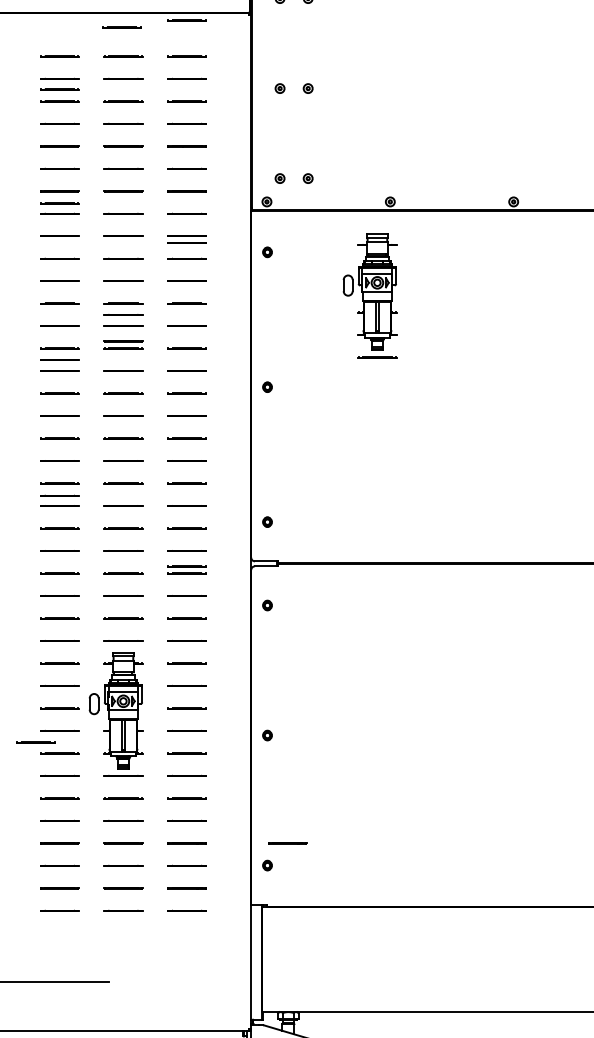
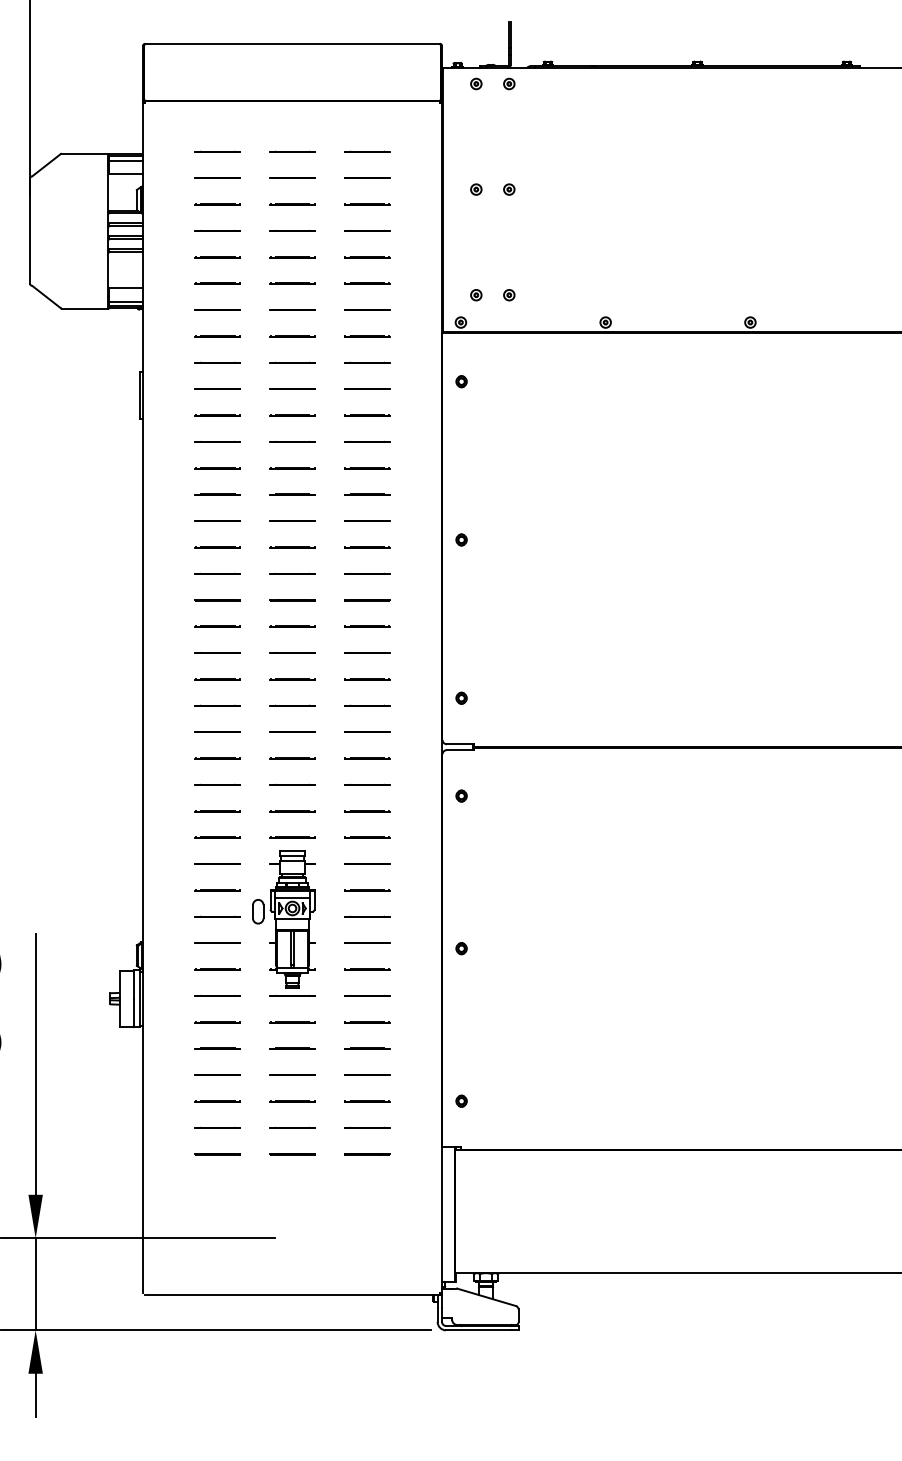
line: (187, 20) -> (367, 109), removed
line: (121, 27) -> (290, 117), removed
line: (59, 89) -> (217, 190), removed
line: (59, 203) -> (217, 324), removed
line: (187, 242) -> (367, 370), removed
part: (369, 295) -> (581, 432), removed
line: (123, 314) -> (292, 454), removed
line: (123, 340) -> (292, 485), removed
line: (59, 359) -> (217, 507), removed
line: (59, 495) -> (217, 667), removed
line: (187, 565) -> (367, 749), removed
line: (35, 742) -> (189, 956), removed
line: (287, 842) -> (485, 1074), removed

